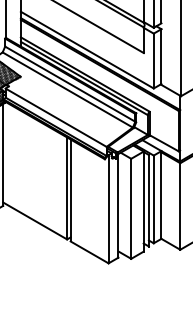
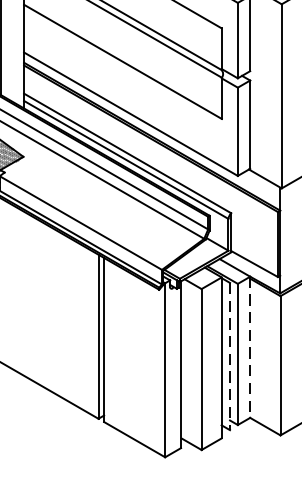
line: (161, 195) -> (250, 348), solid -> dashed
line: (148, 200) -> (229, 356), solid -> dashed

